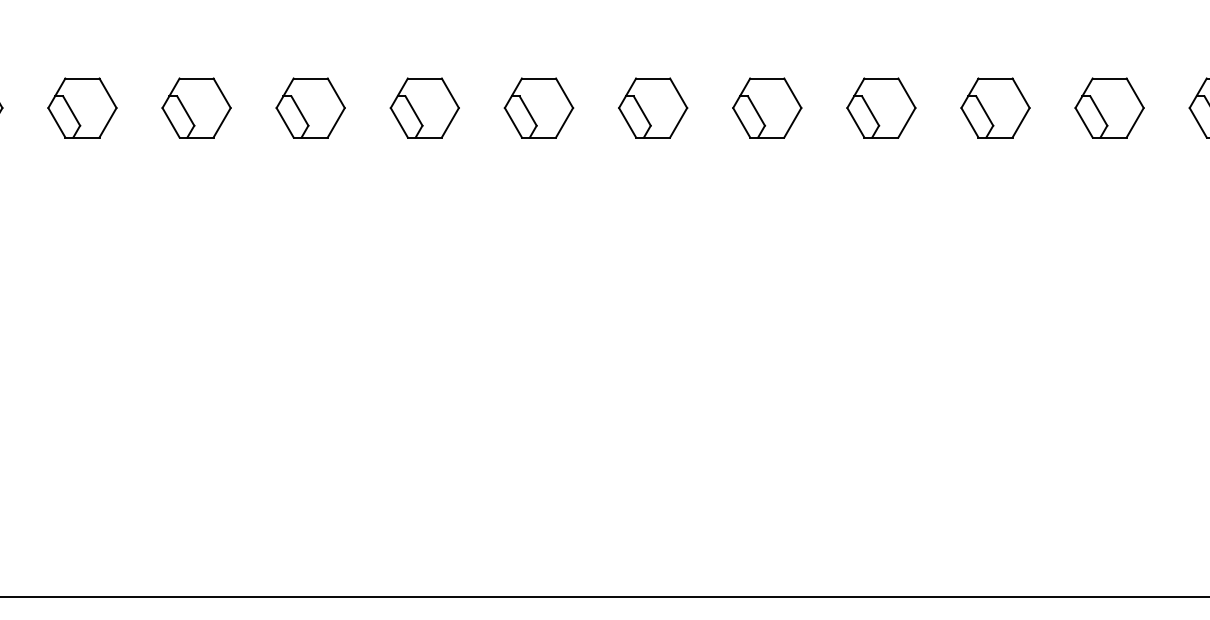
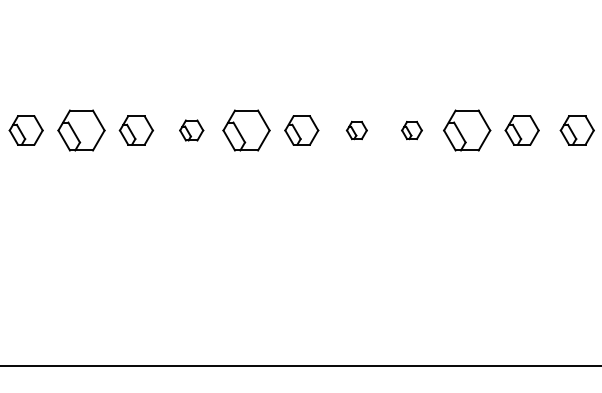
part: (194, 107) -> (80, 130), size x1.4
part: (424, 107) -> (191, 130), size x0.7
part: (538, 107) -> (246, 130), size x1.4
part: (766, 107) -> (356, 130), size x0.6
part: (880, 107) -> (411, 130), size x0.6
part: (994, 107) -> (466, 130), size x1.4

